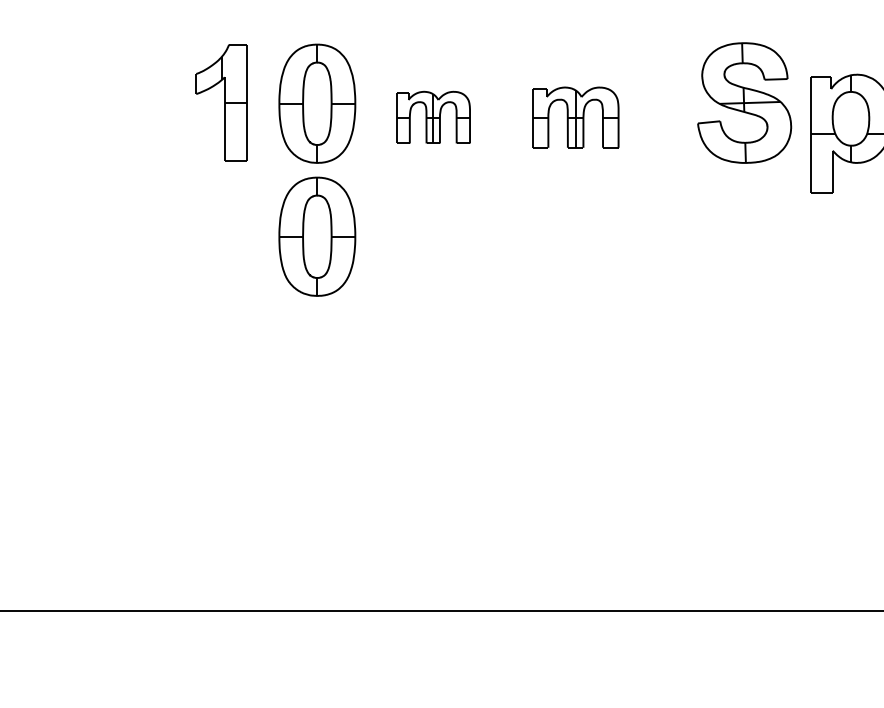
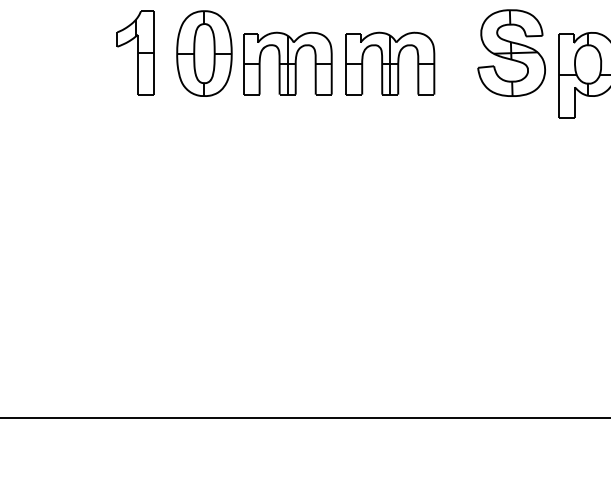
part: (433, 117) -> (287, 63), size x1.67
part: (575, 117) -> (390, 63), size x1.43
part: (317, 236) -> (204, 149), removed

